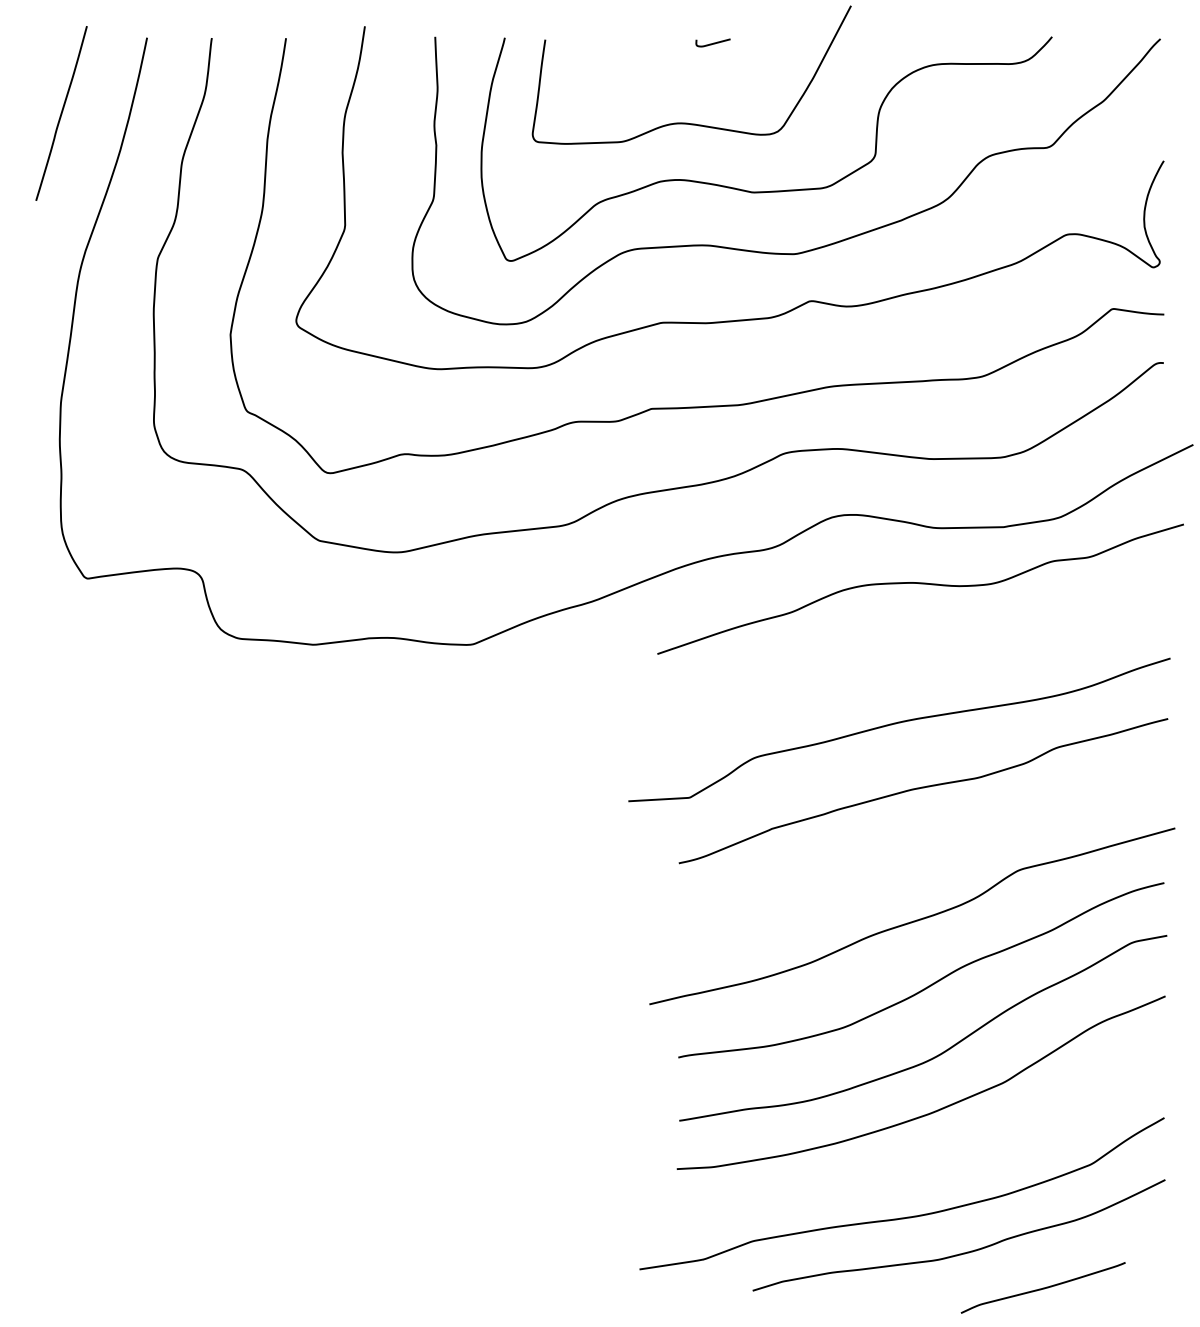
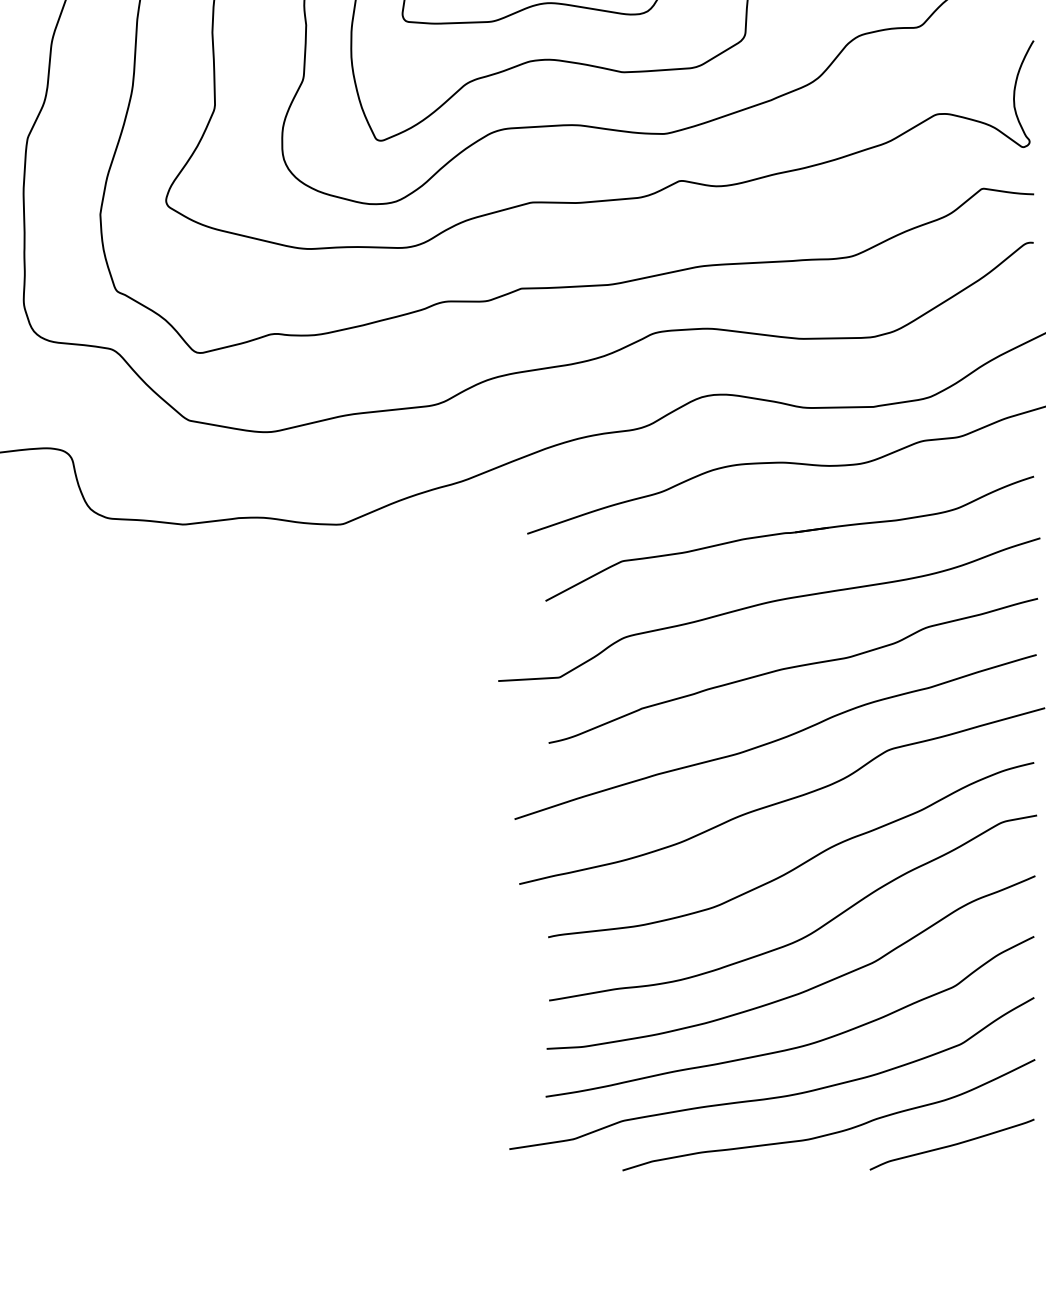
part: (919, 658) -> (789, 538), added
curve: (906, 859) -> (776, 739), added
curve: (927, 1166) -> (797, 1046), added
curve: (1043, 1287) -> (952, 1144), moved

